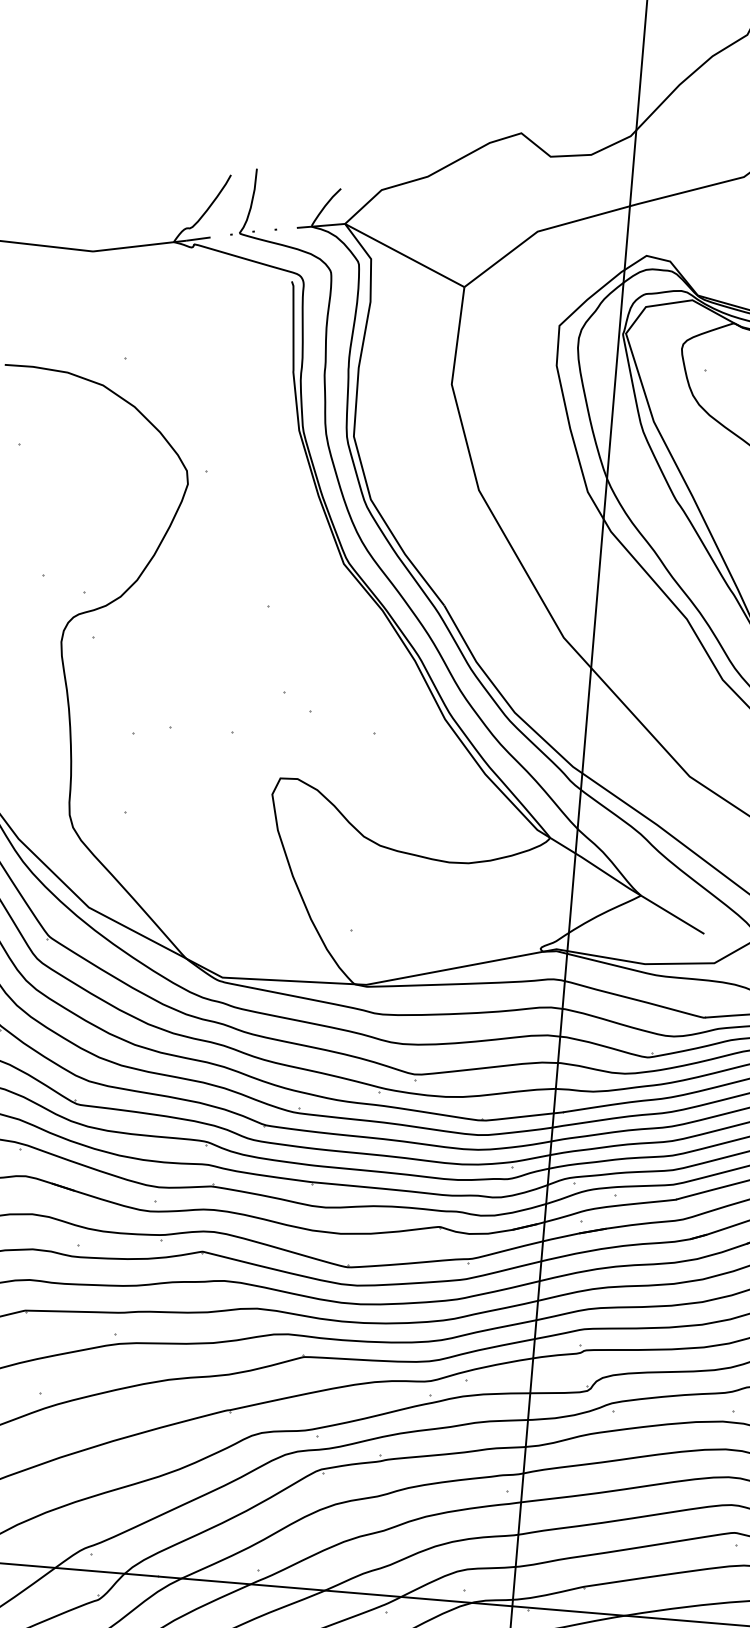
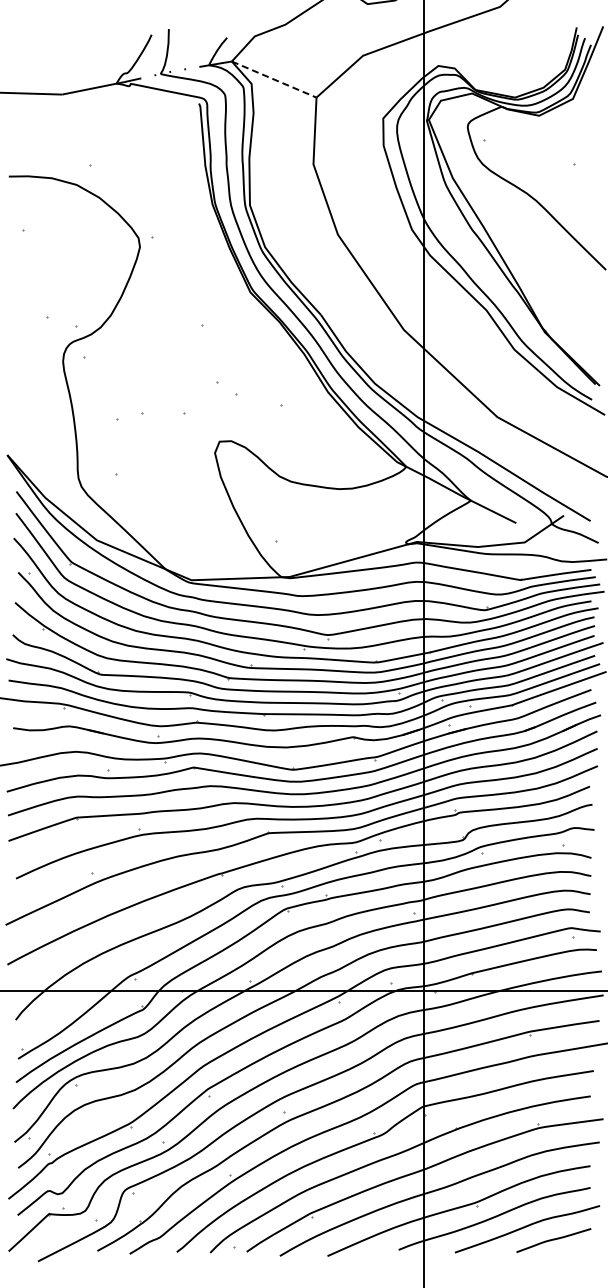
line: (405, 255) -> (274, 79), solid -> dashed

